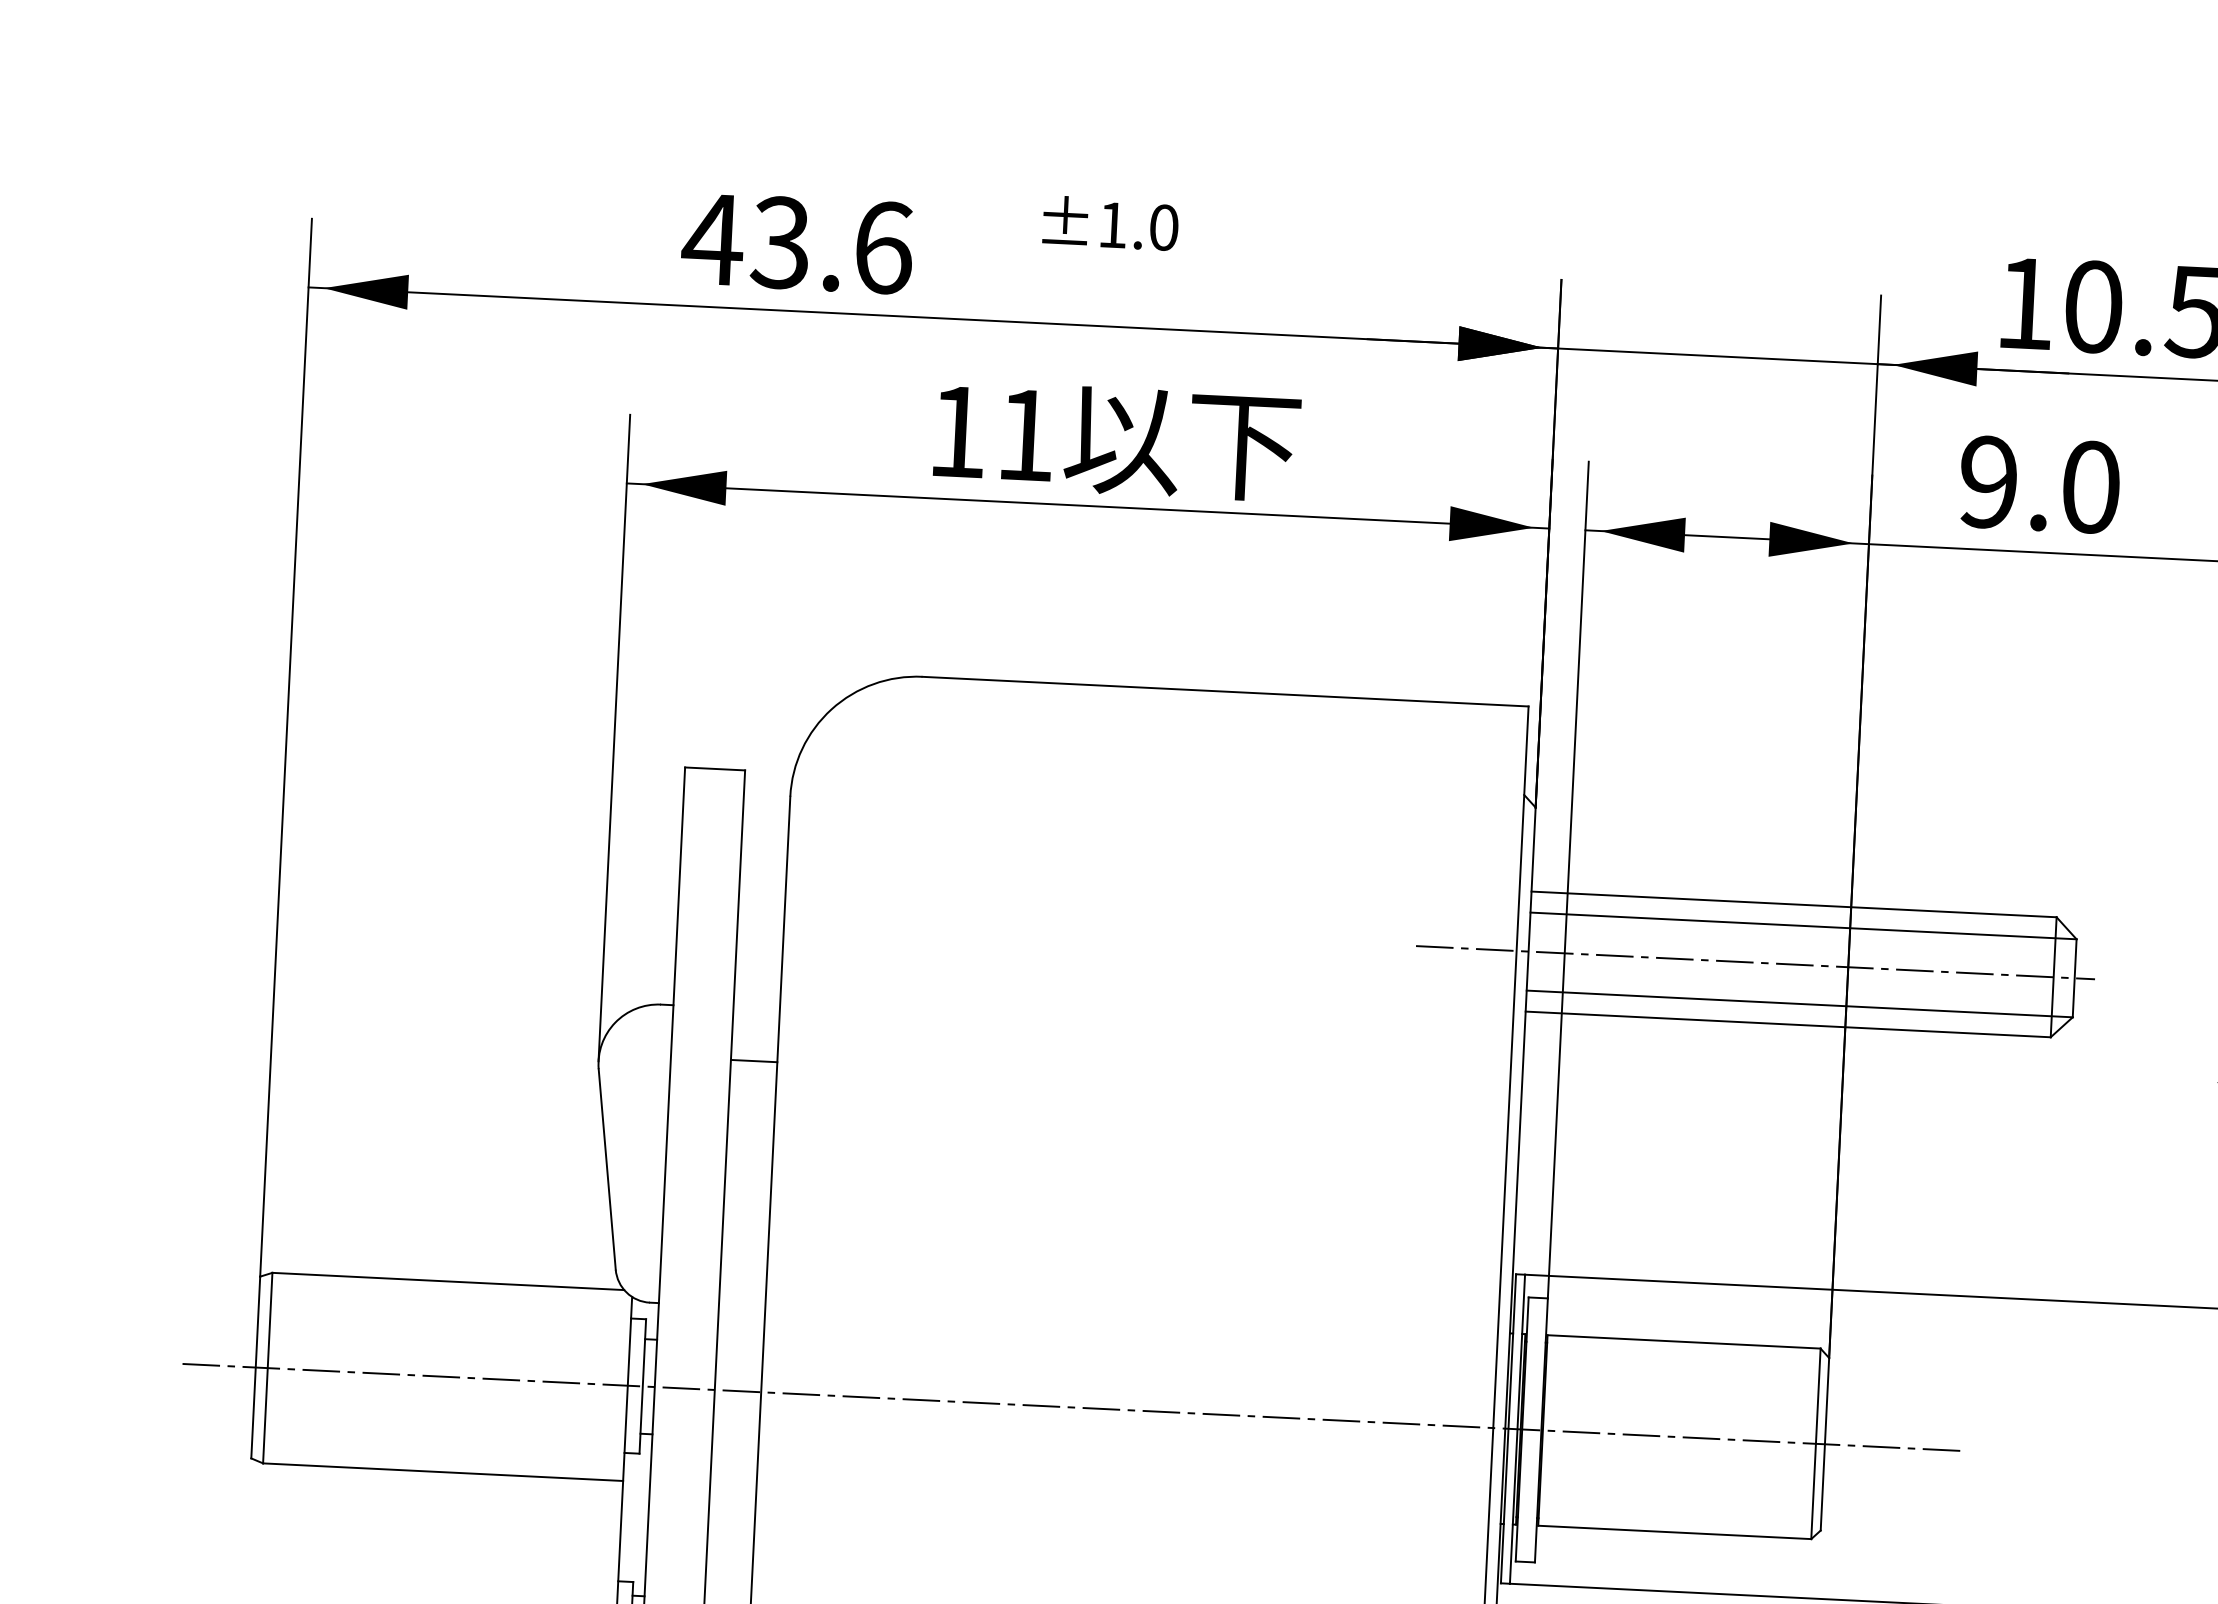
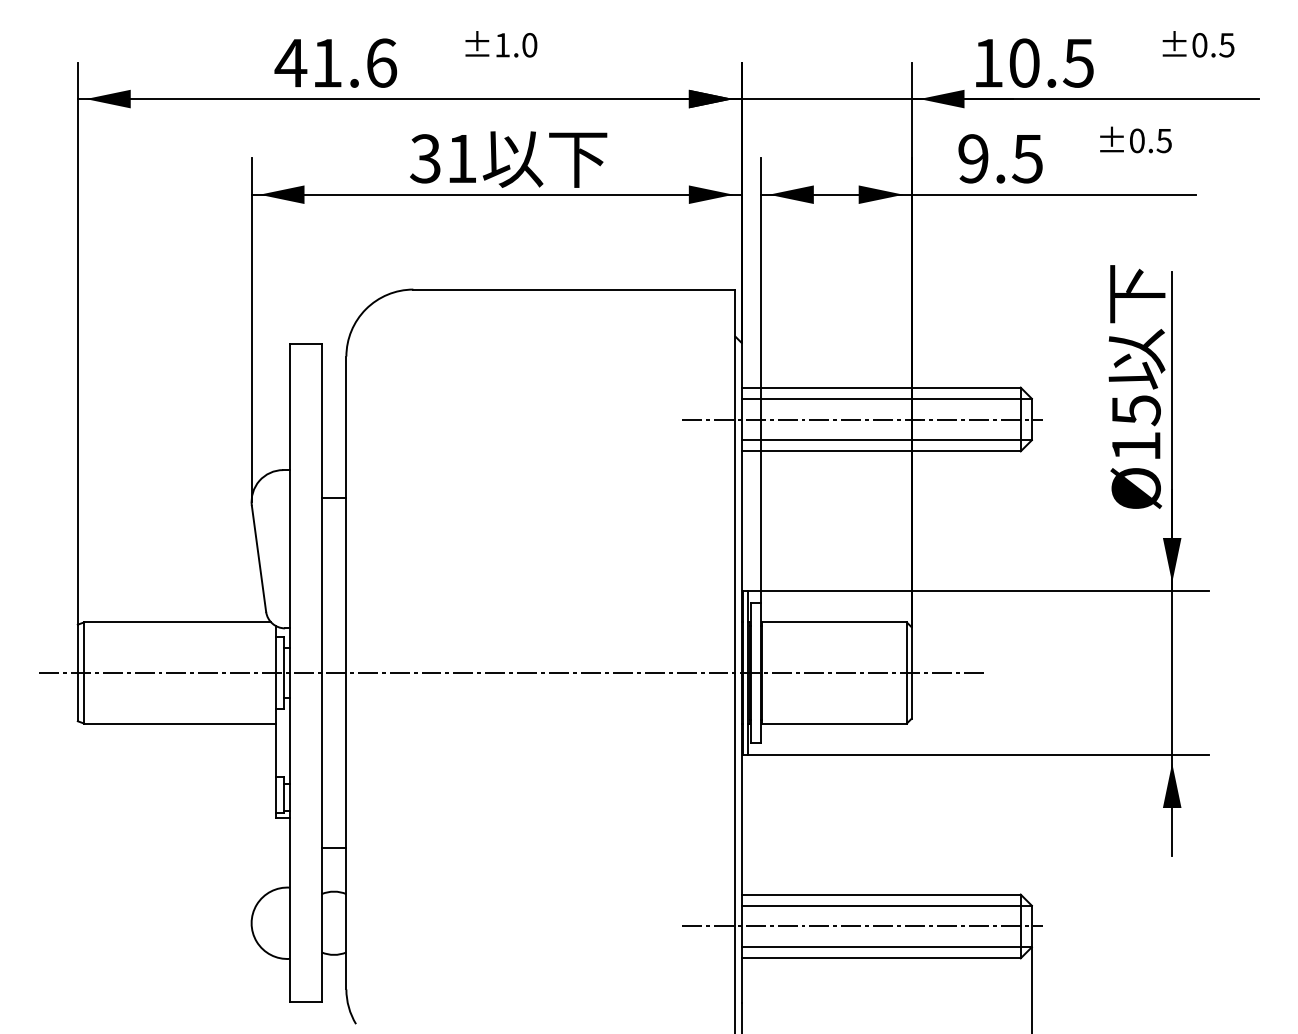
text: (779, 241) -> (326, 62), 43.6 -> 41.6
text: (957, 431) -> (425, 158), 11 -> 31
text: (2090, 486) -> (1027, 158), 9.0 -> 9.5

